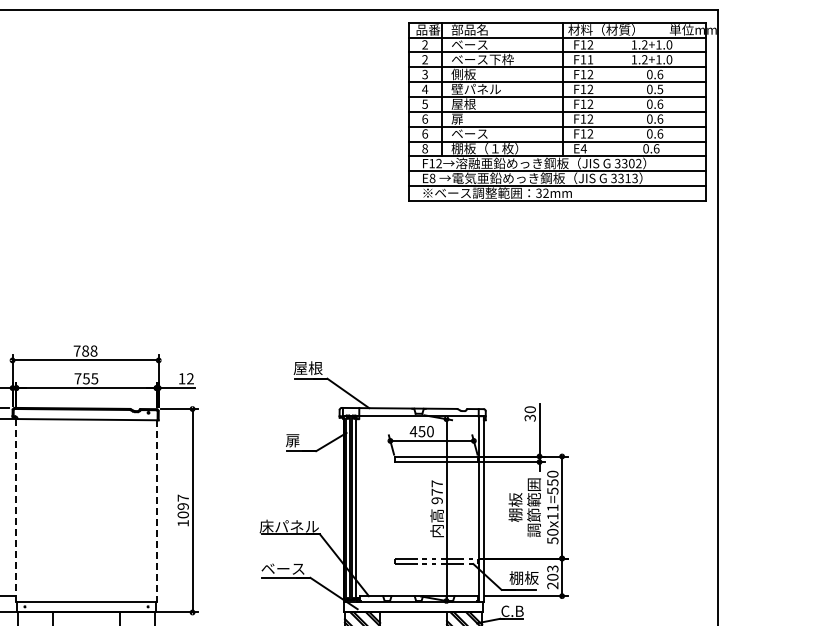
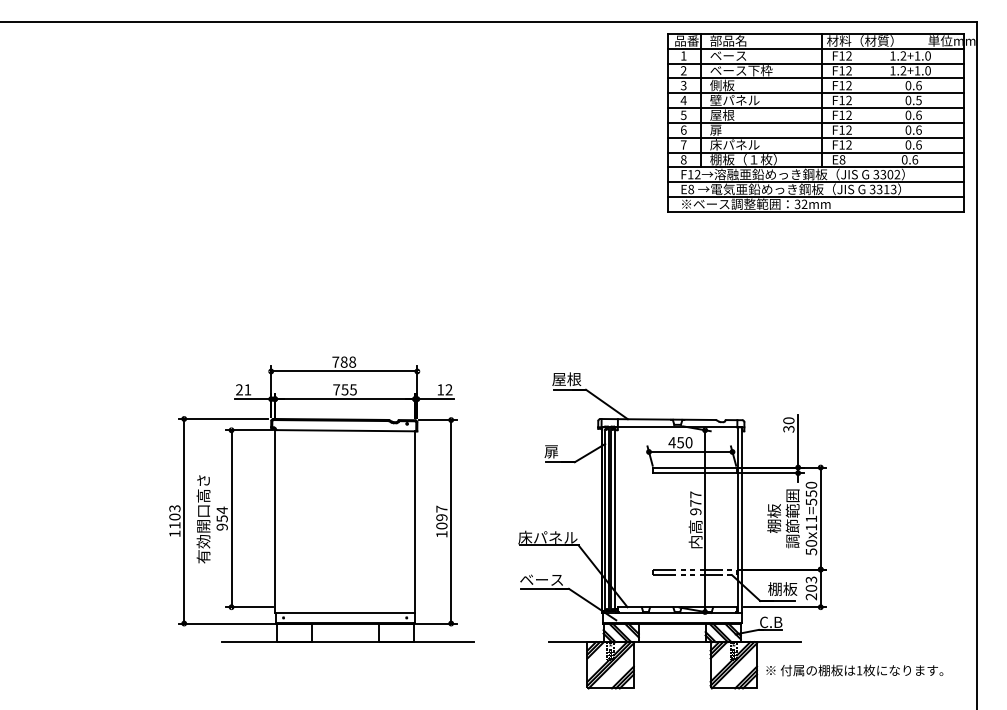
text: (424, 44) -> (683, 55), 2 -> 1
text: (589, 59) -> (848, 70), F11 -> F12
text: (424, 133) -> (683, 144), 6 -> 7
text: (475, 133) -> (734, 144), ベース -> 床パネル
text: (583, 148) -> (842, 159), E4 -> E8
line: (16, 510) -> (275, 521), dashed -> solid
line: (156, 511) -> (415, 522), dashed -> solid

